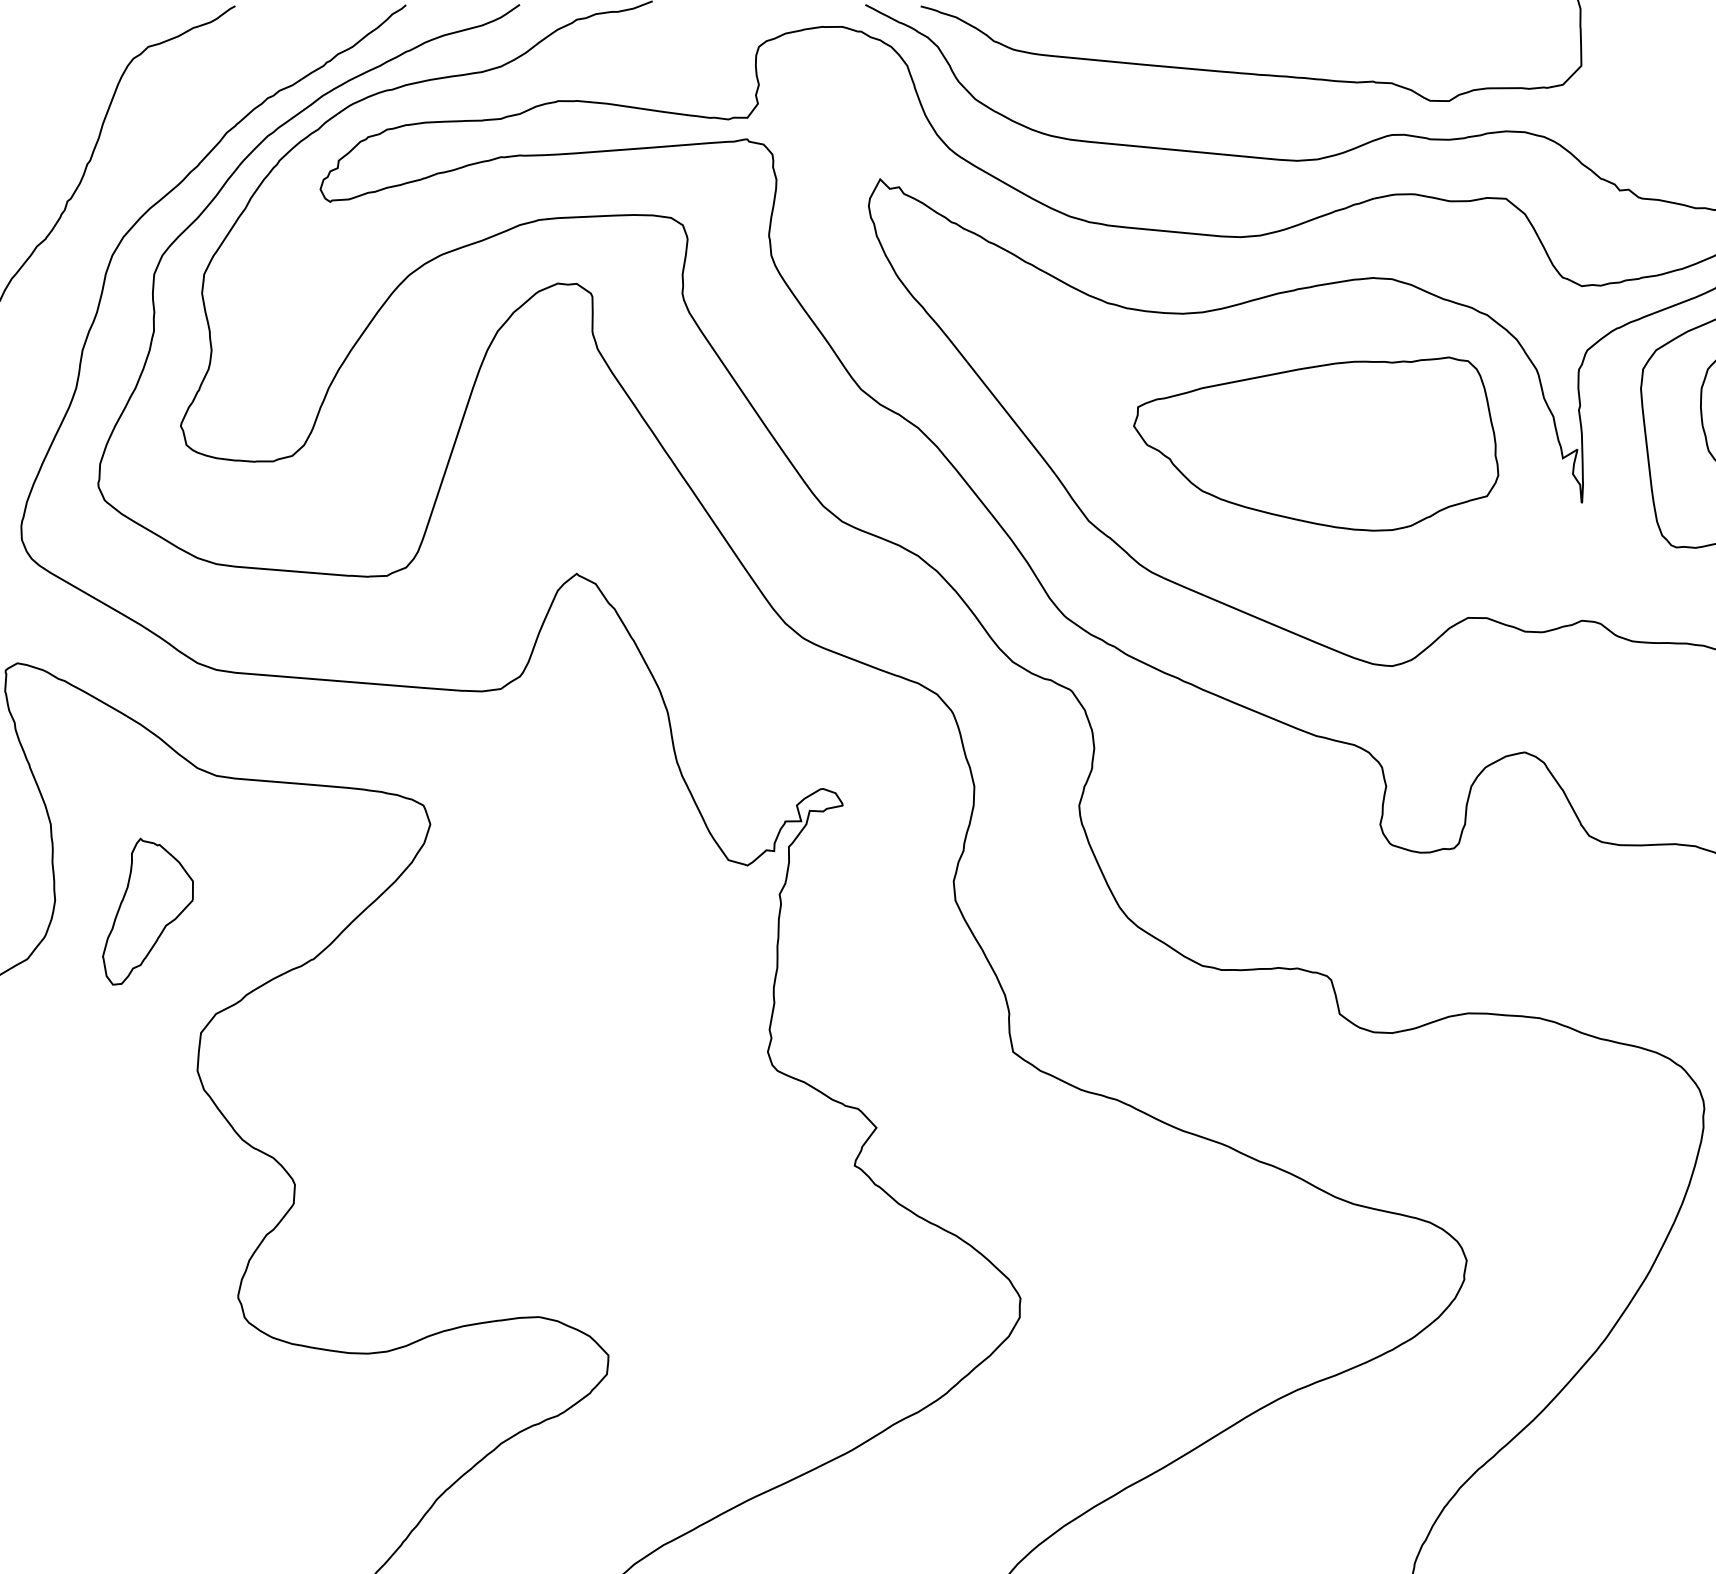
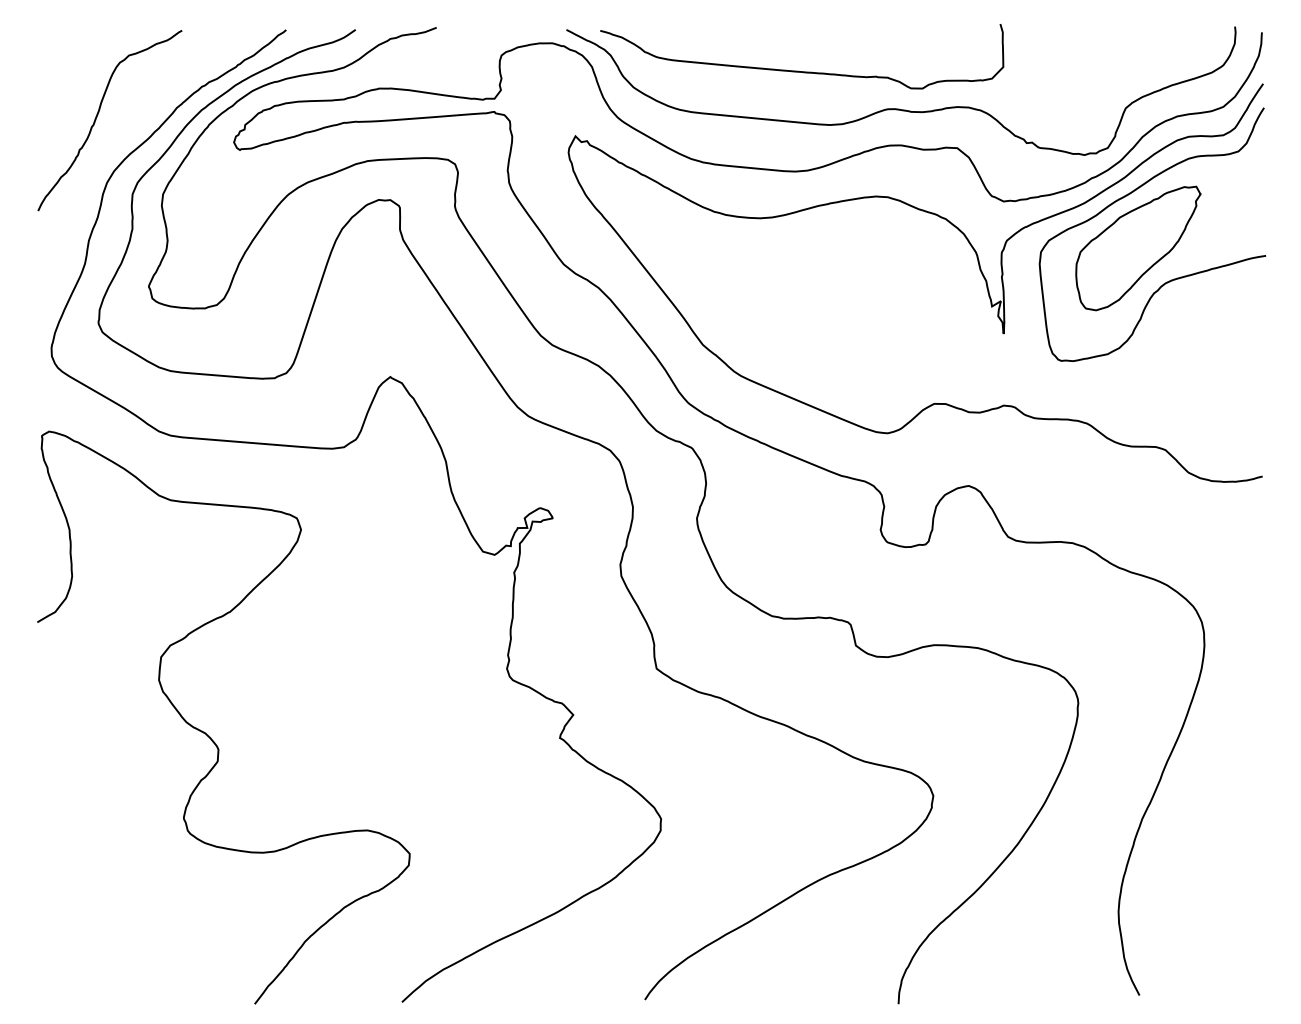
part: (1316, 443) -> (841, 297), removed
part: (147, 910) -> (128, 582), removed

